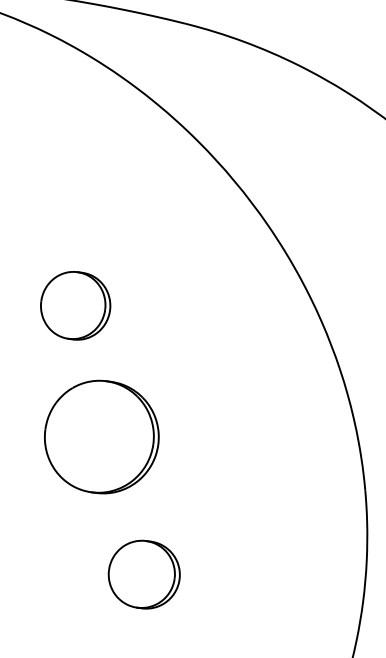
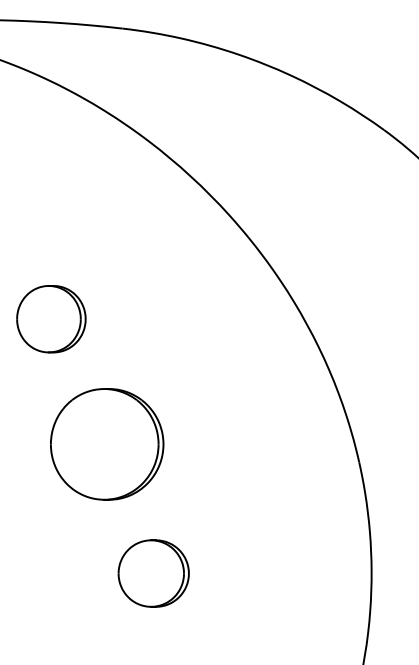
part: (102, 437) -> (107, 444), moved

